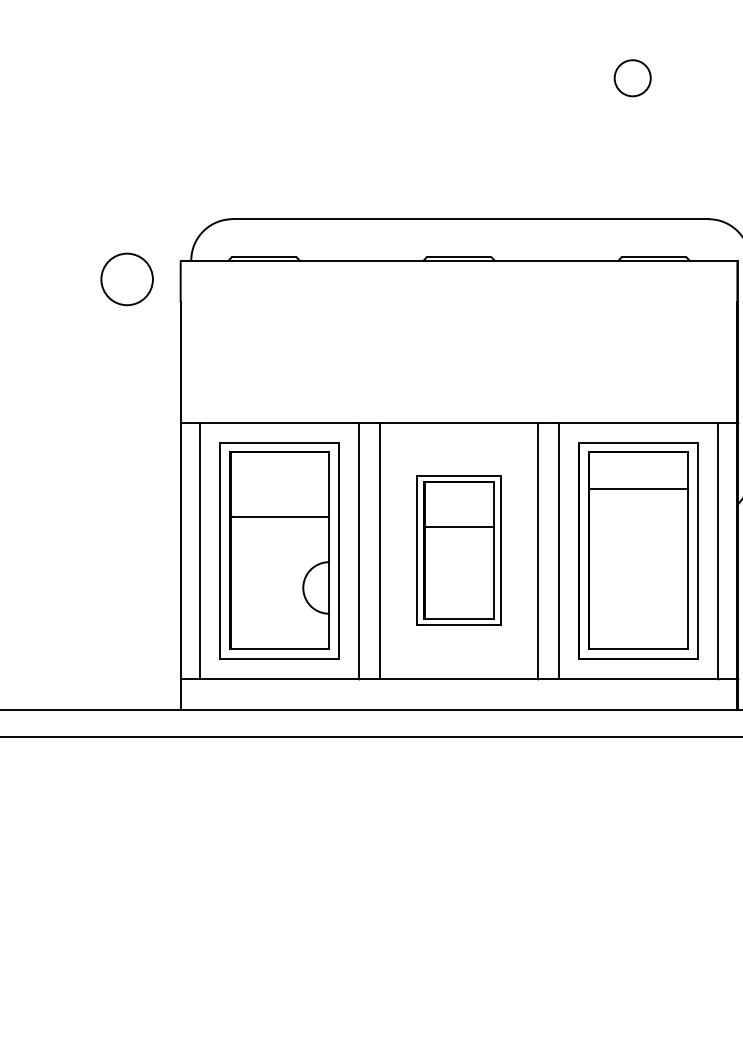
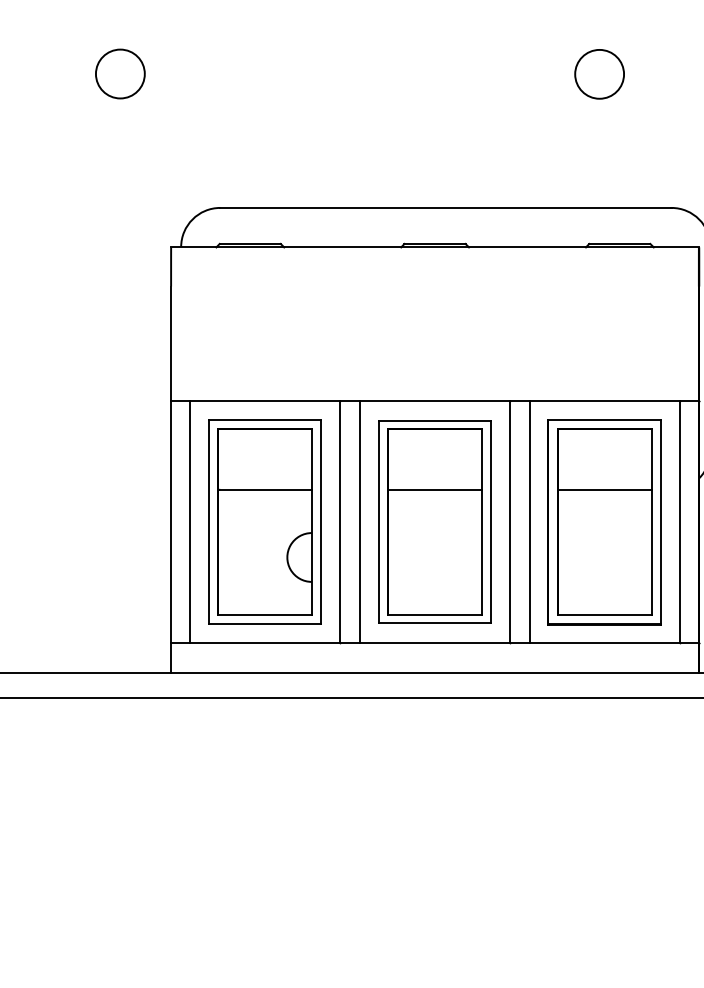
circle: (632, 77) -> (599, 73), size x1.43
circle: (127, 278) -> (120, 73), moved
line: (637, 488) -> (604, 489), moved
part: (458, 550) -> (434, 521), size x1.43

